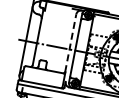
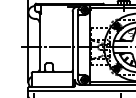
line: (70, 42) -> (72, 40), dashed -> solid

